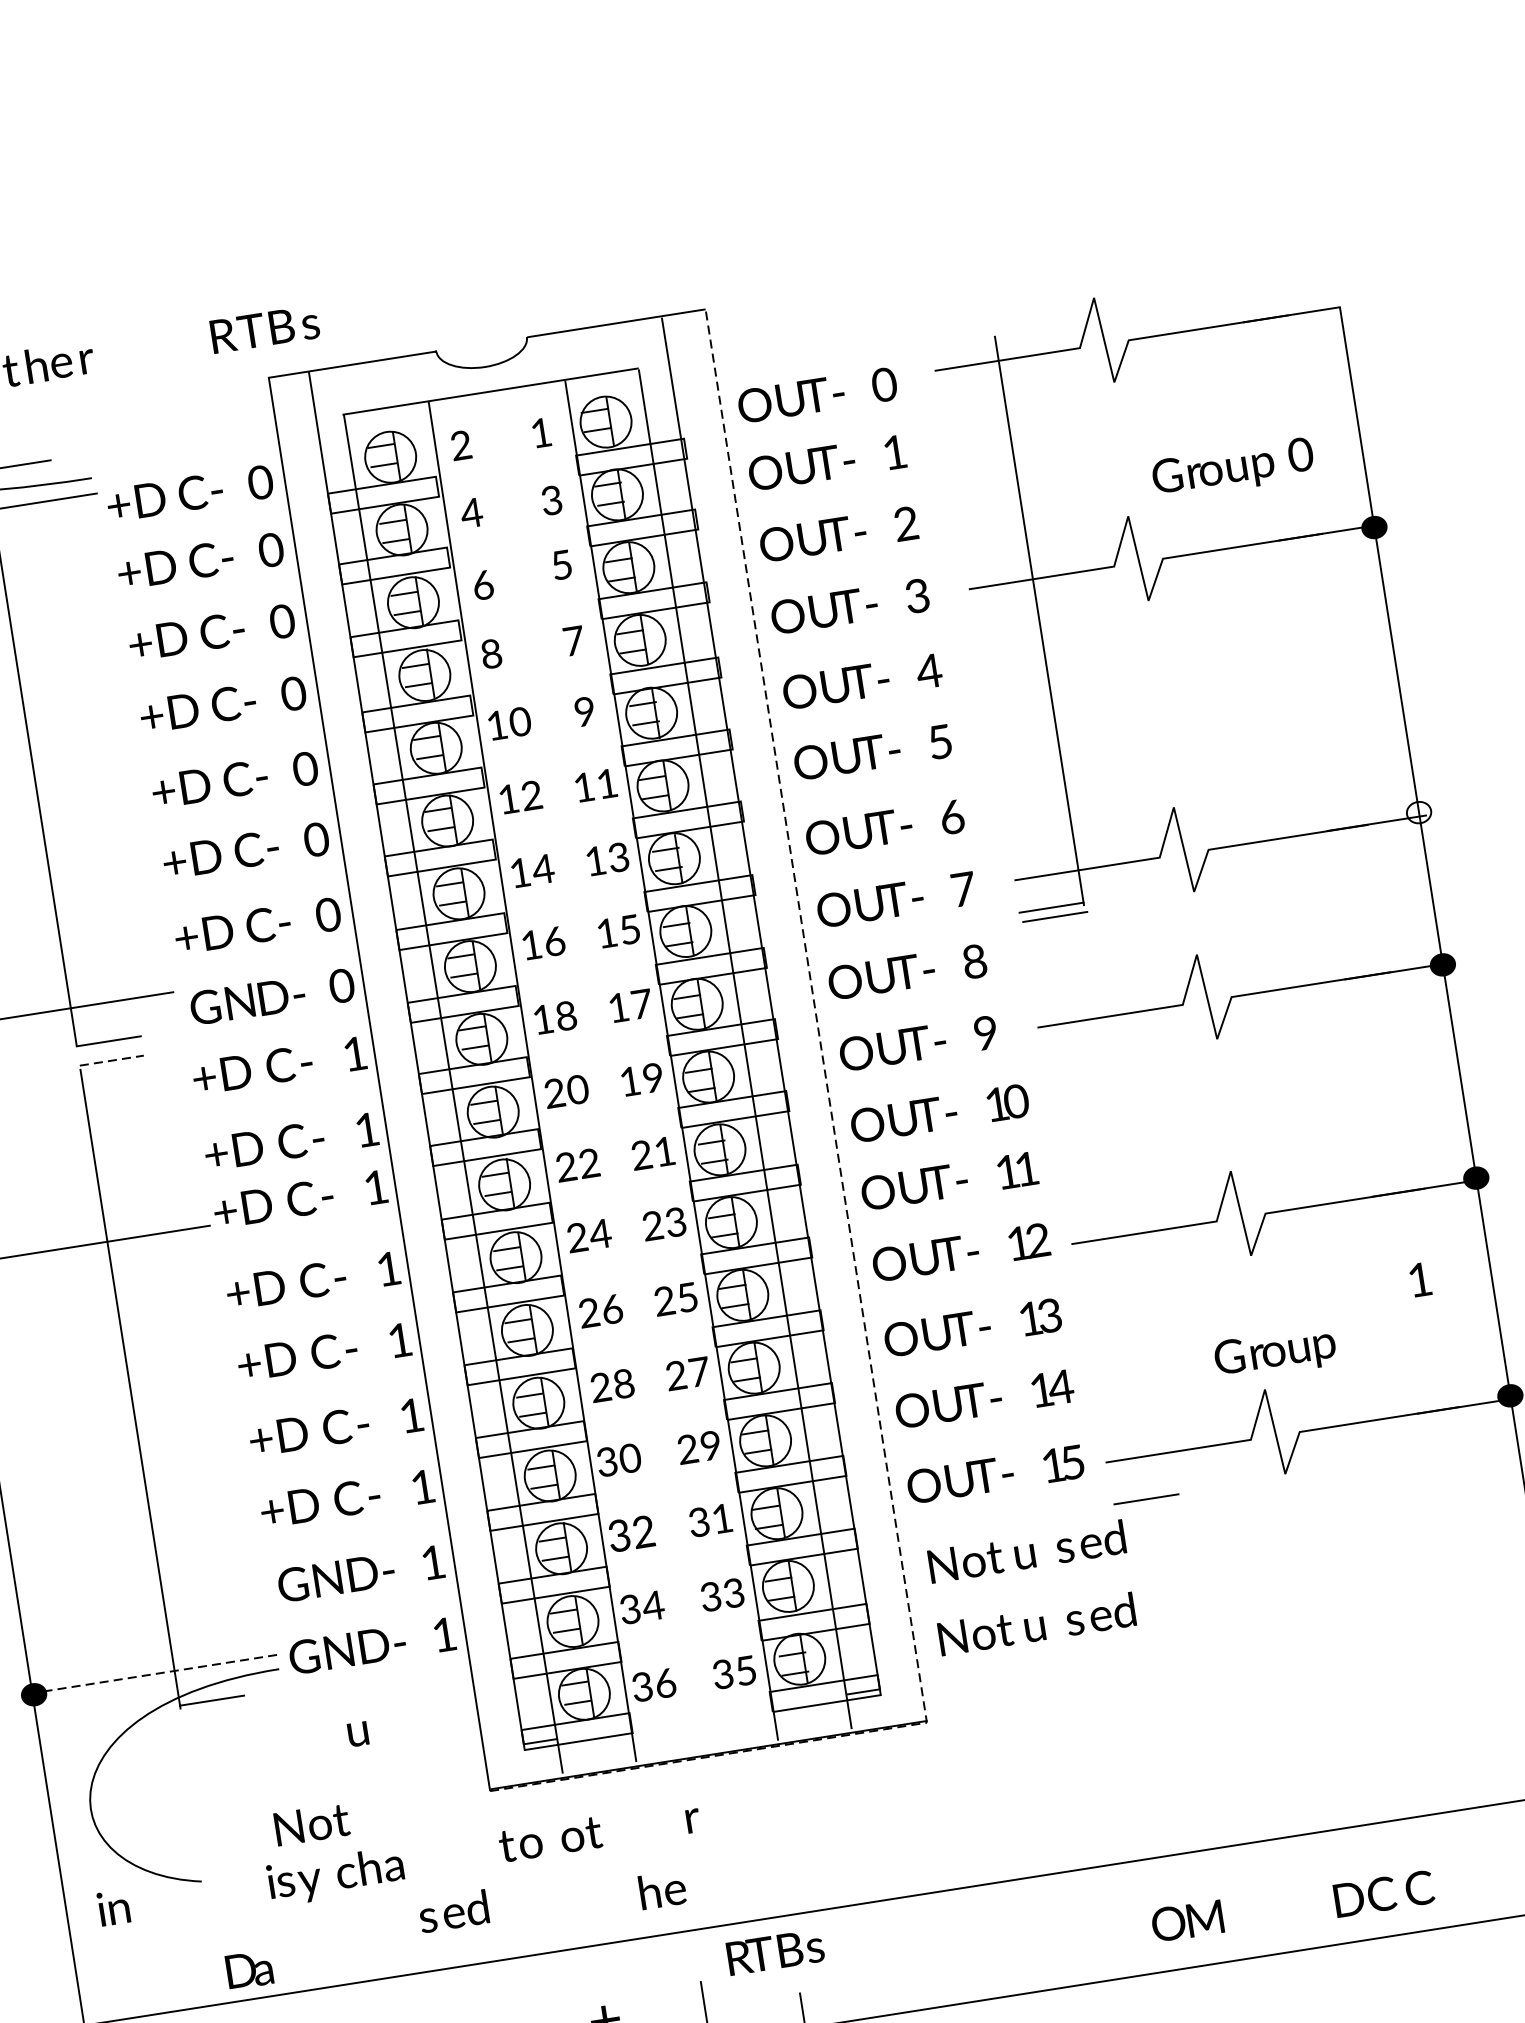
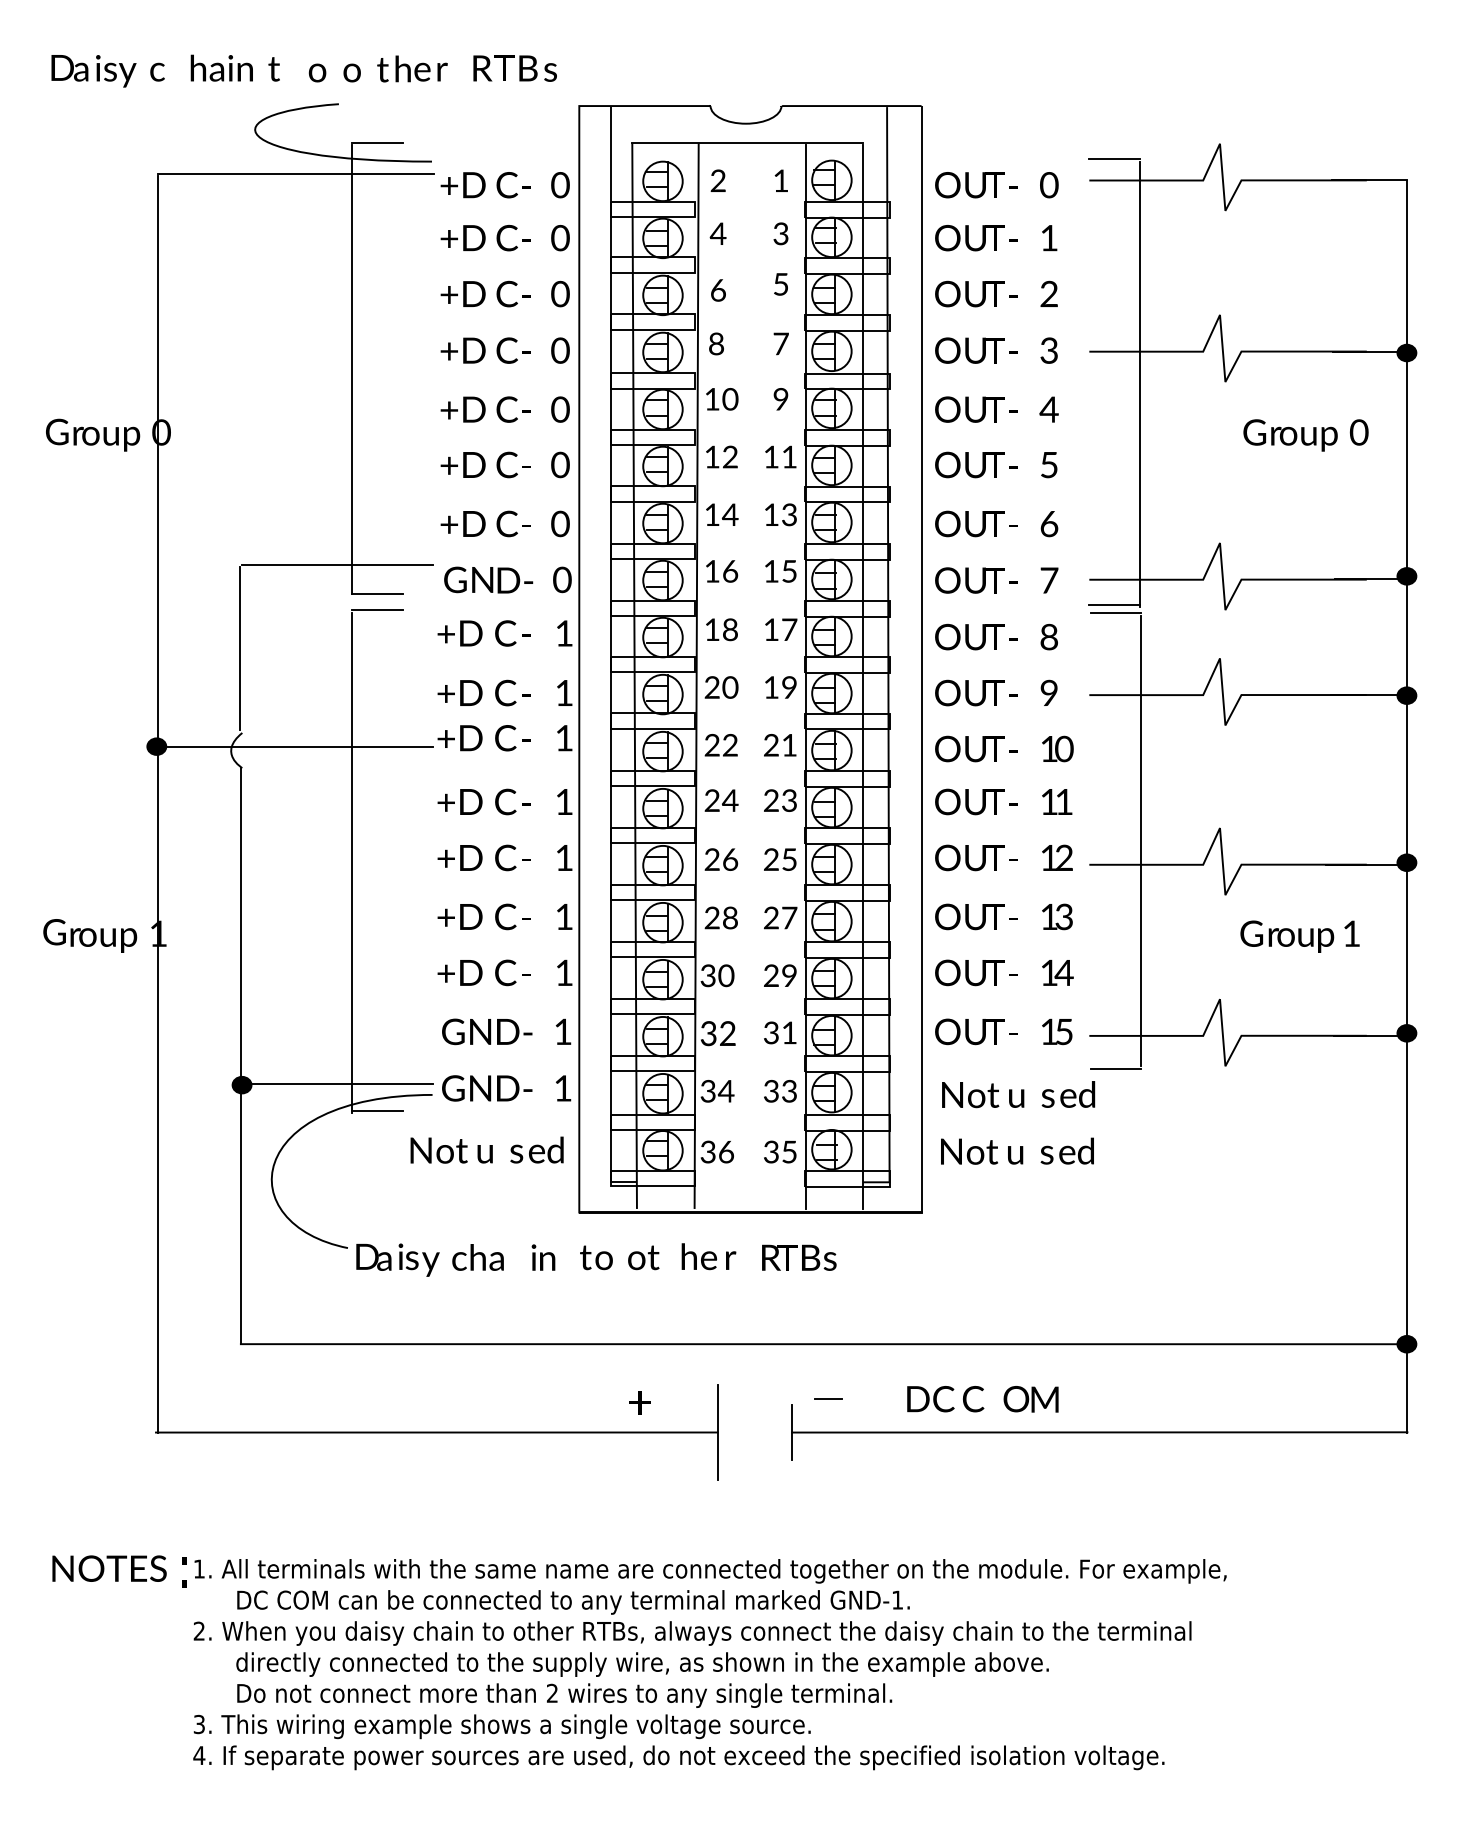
text: (264, 329) -> (514, 68), moved
line: (962, 337) -> (1114, 158), added
text: (1232, 469) -> (1305, 435), moved
fill: (1418, 812) -> (1406, 576), added
line: (111, 1060) -> (377, 609), dashed -> solid
line: (1133, 1202) -> (1141, 840), added
line: (850, 1235) -> (921, 831), dashed -> solid
text: (1275, 1353) -> (1287, 936), moved
line: (154, 1673) -> (336, 1083), dashed -> solid
text: (311, 1824) -> (438, 1150), moved
text: (662, 1889) -> (699, 1256), moved
text: (1383, 1894) -> (945, 1399), moved
text: (113, 1907) -> (543, 1257), moved
text: (452, 1910) -> (536, 1149), moved
text: (1186, 1921) -> (1030, 1399), moved
text: (775, 1951) -> (799, 1257), moved
text: (248, 1968) -> (373, 1256), moved
line: (845, 1978) -> (828, 1399), added

